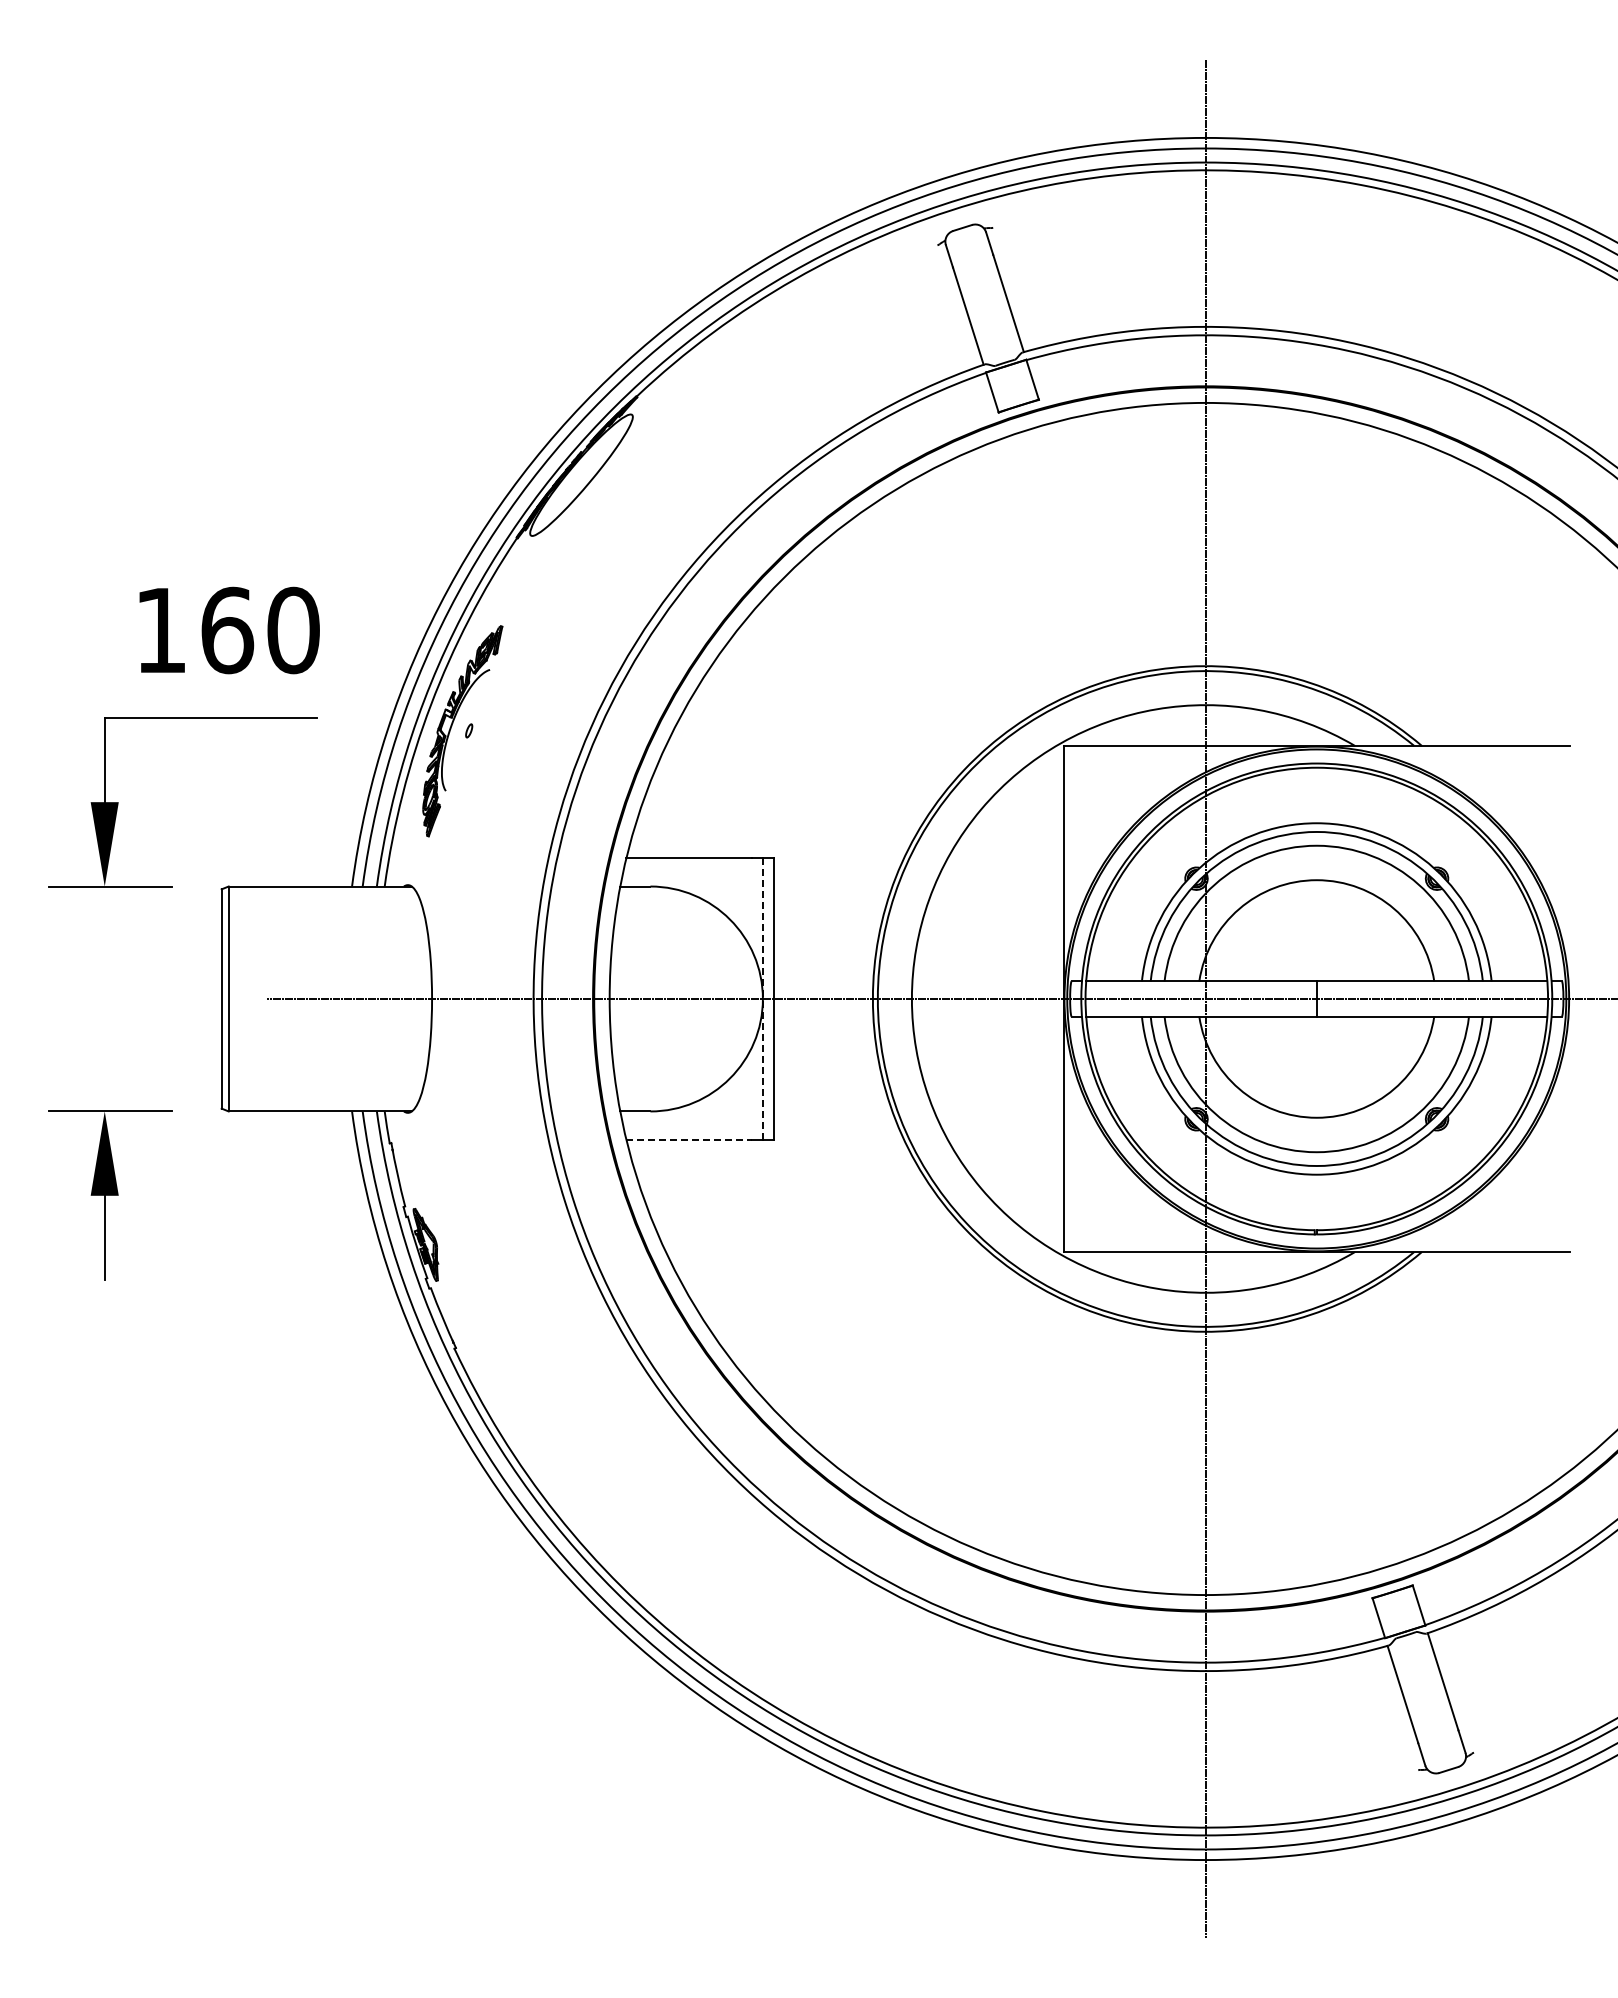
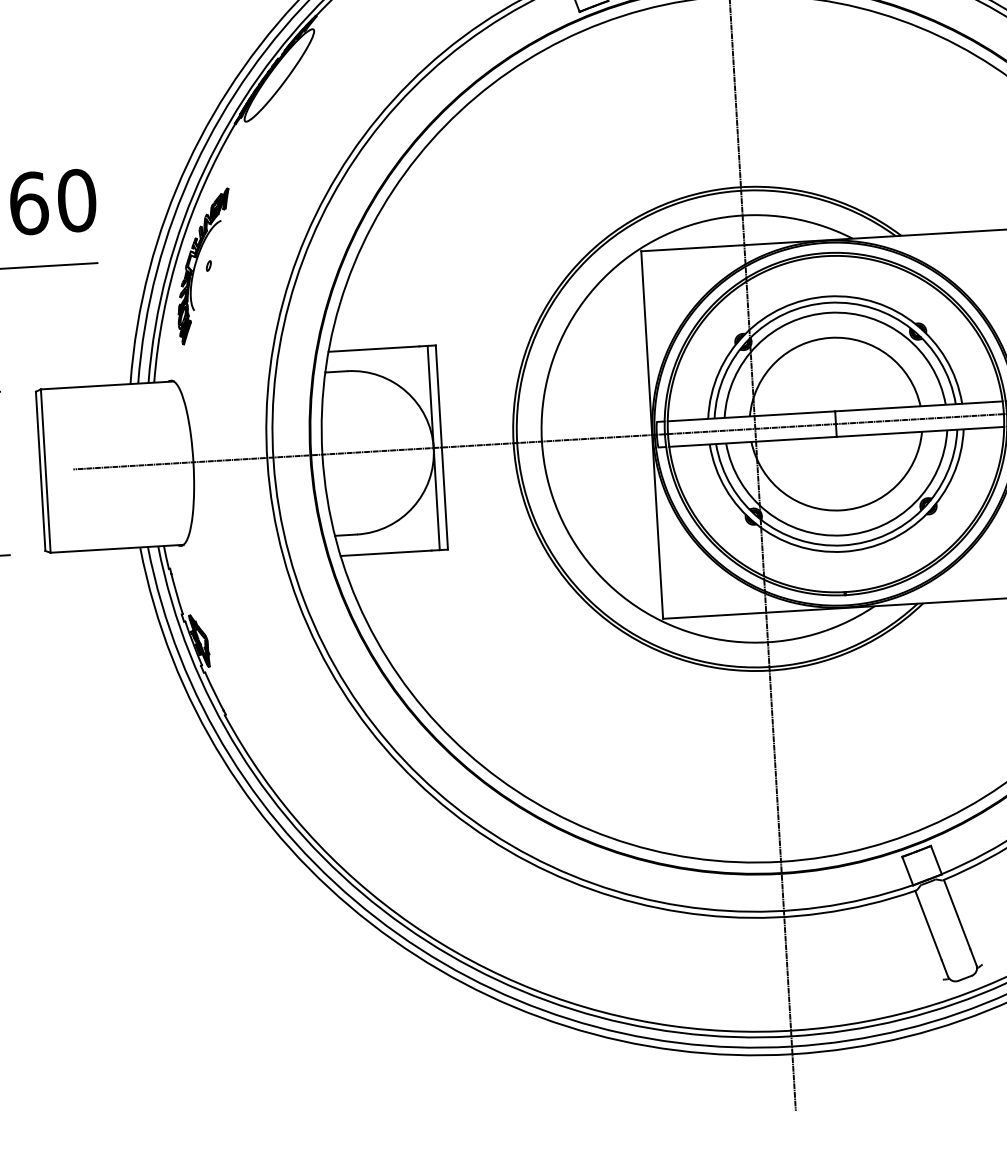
line: (762, 998) -> (433, 447), dashed -> solid
line: (689, 1139) -> (386, 553), dashed -> solid

